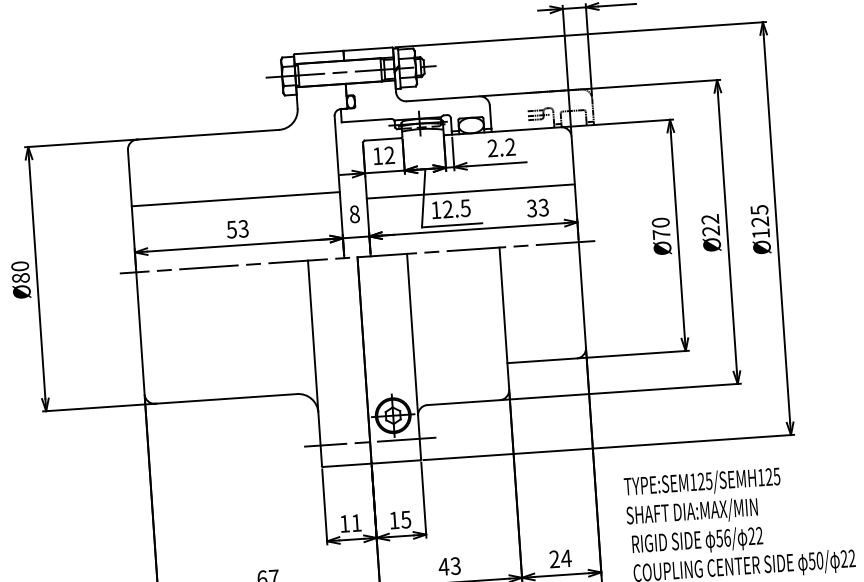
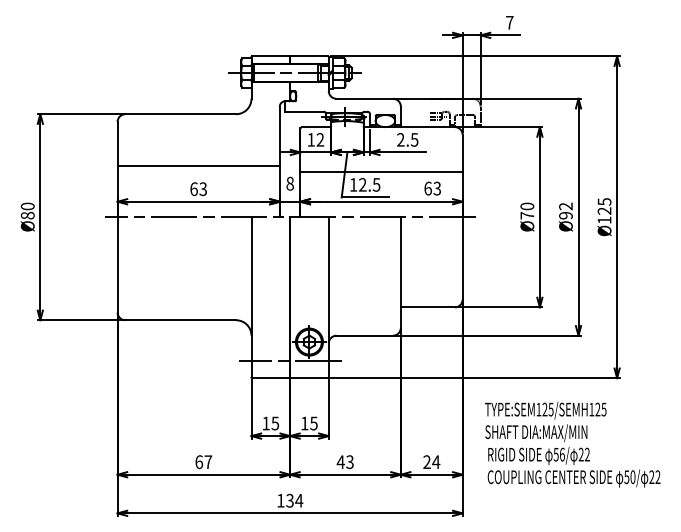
text: (510, 146) -> (414, 139), 2.2 -> 2.5
text: (531, 208) -> (427, 188), 33 -> 63
text: (231, 230) -> (193, 189), 53 -> 63
text: (710, 230) -> (565, 215), Ø22 -> Ø92
text: (356, 523) -> (275, 423), 11 -> 15

